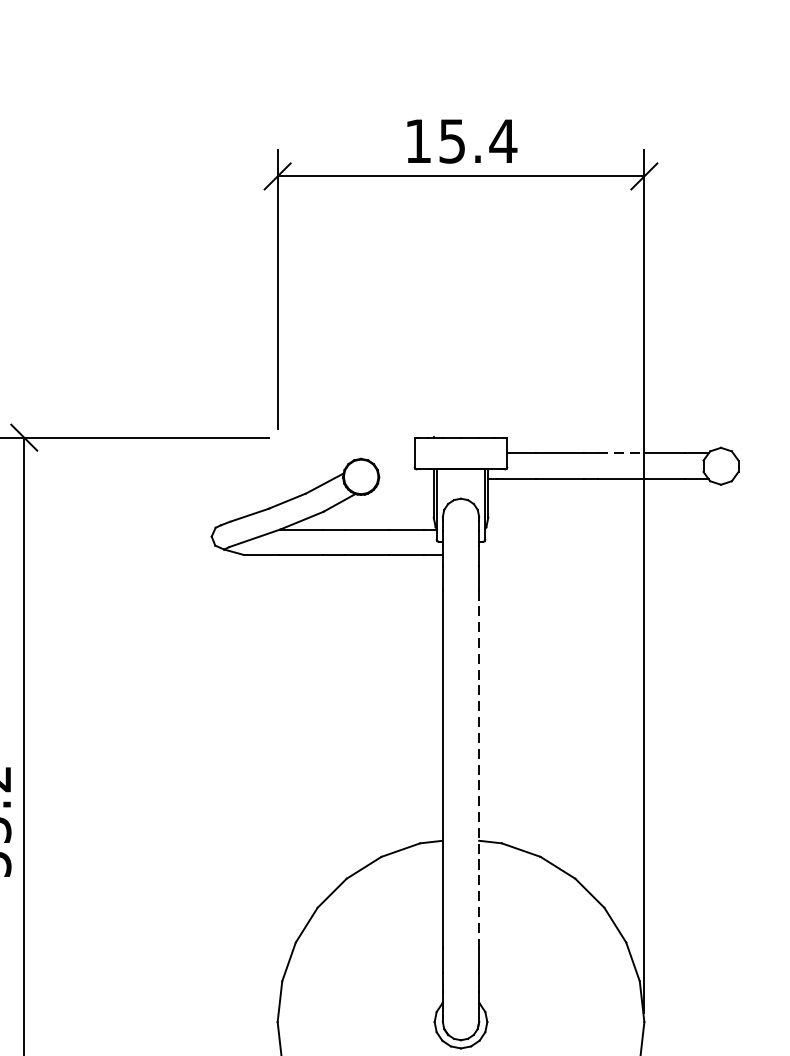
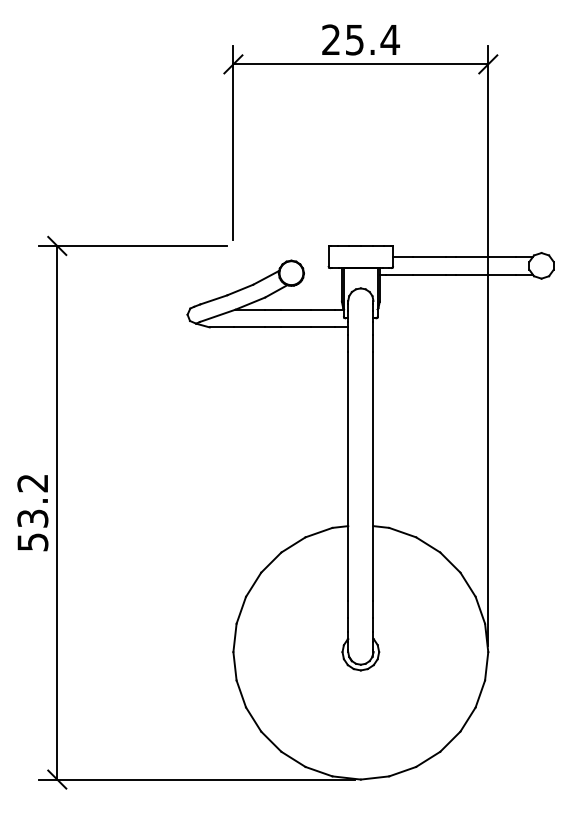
text: (417, 140) -> (330, 39), 15.4 -> 25.4
line: (621, 452) -> (472, 256), dashed -> solid
line: (479, 770) -> (373, 477), dashed -> solid

